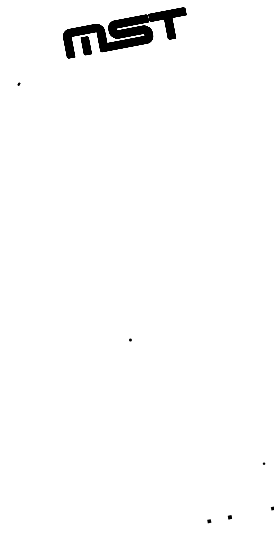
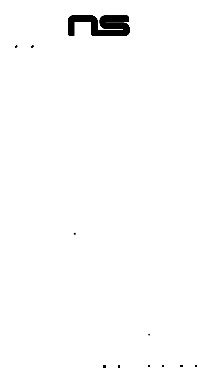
hatch: (168, 24) -> (141, 25), removed
hatch: (85, 46) -> (82, 29), removed

